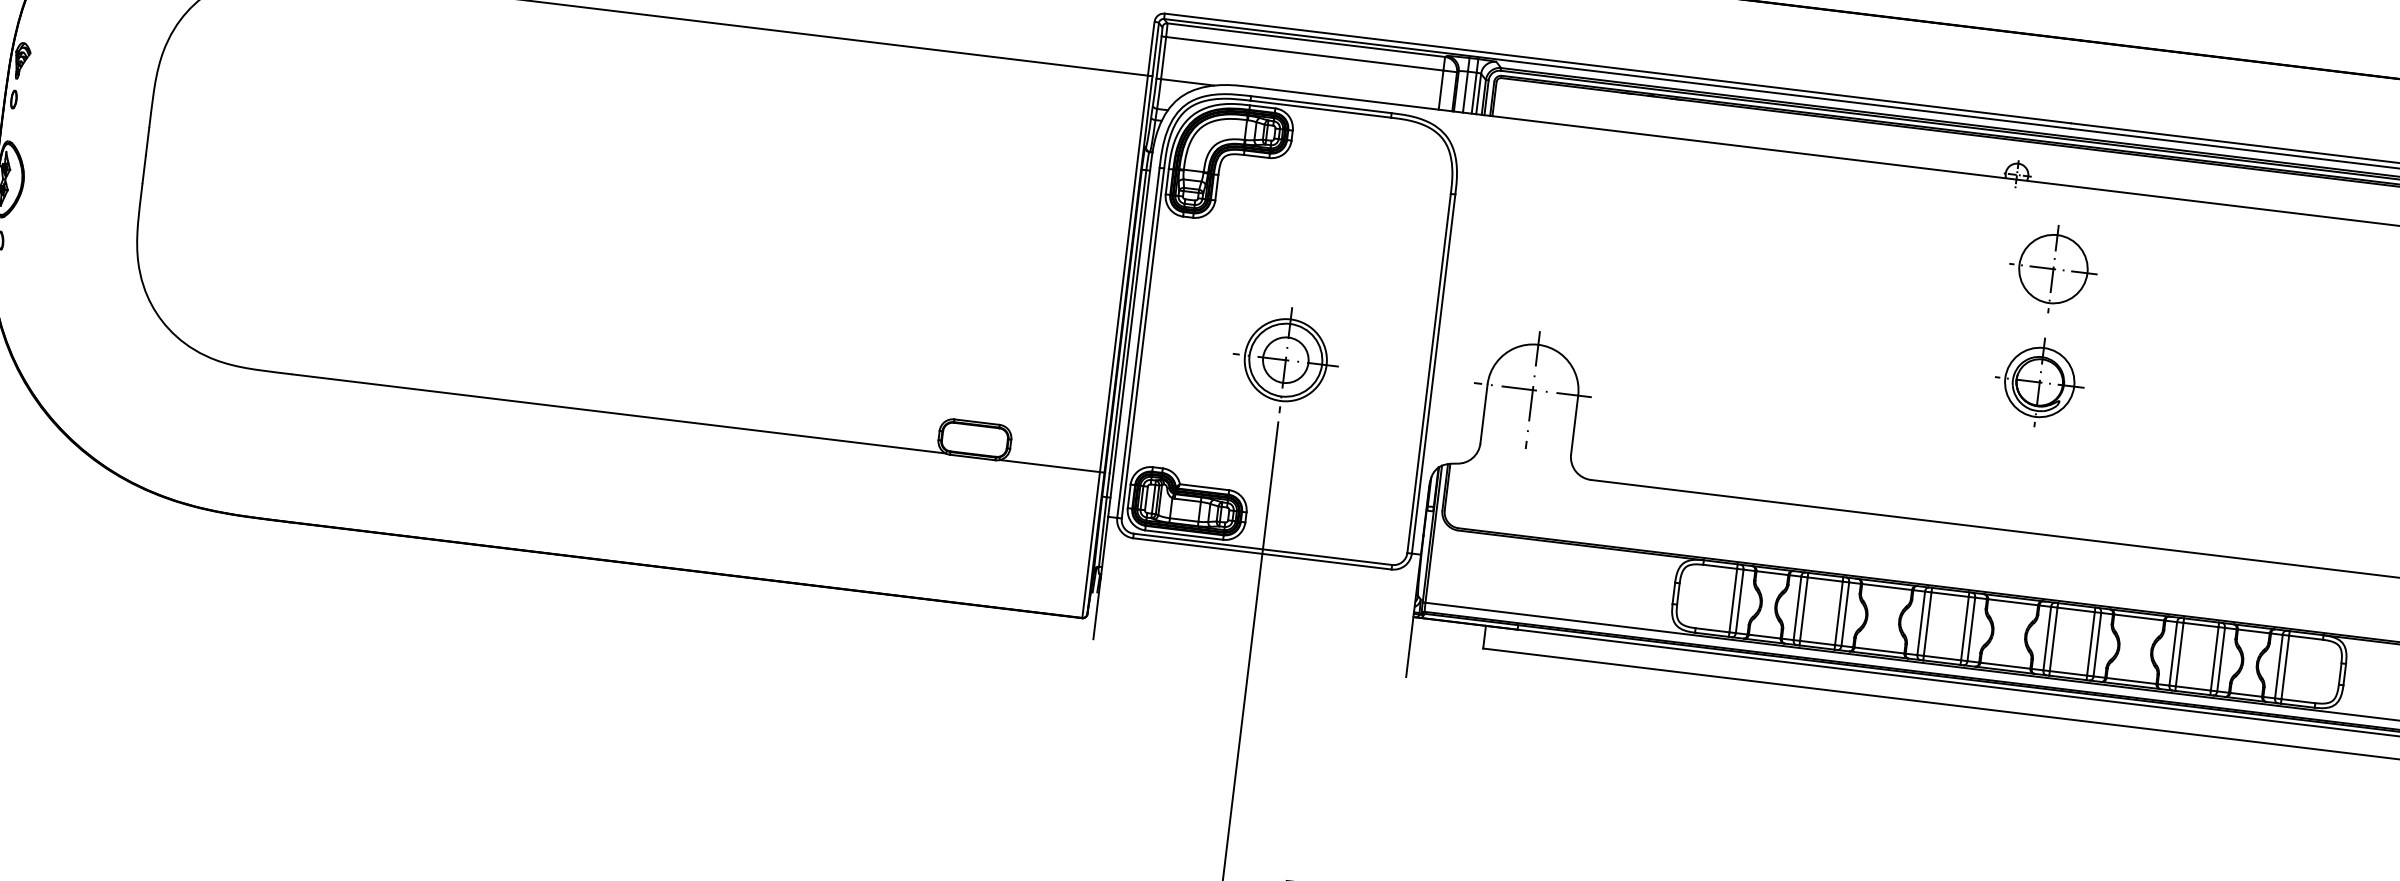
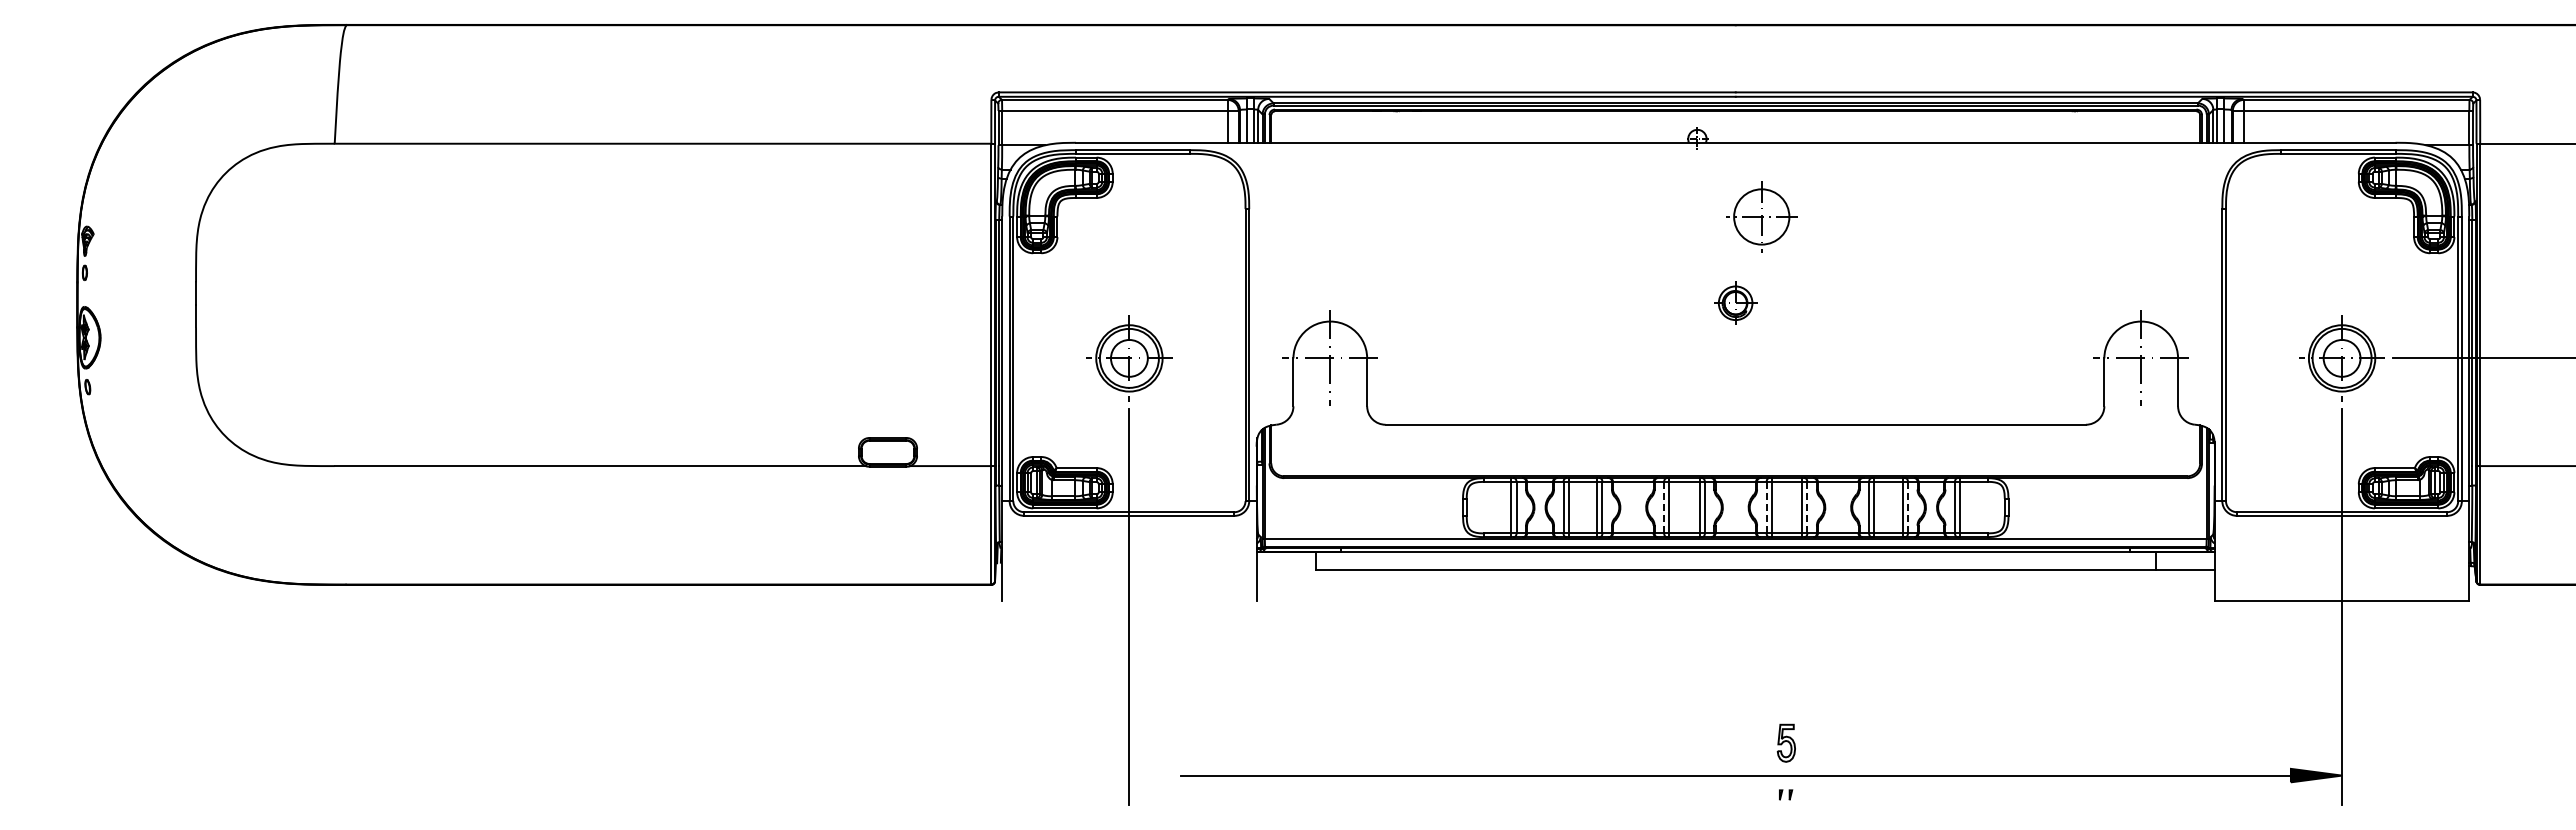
part: (2053, 268) -> (1761, 216), moved
part: (2039, 382) -> (1735, 303), size x0.6
line: (1921, 623) -> (1664, 507), solid -> dashed
line: (2047, 638) -> (1766, 507), solid -> dashed
line: (2097, 644) -> (1807, 507), solid -> dashed
line: (2220, 659) -> (1907, 507), solid -> dashed

